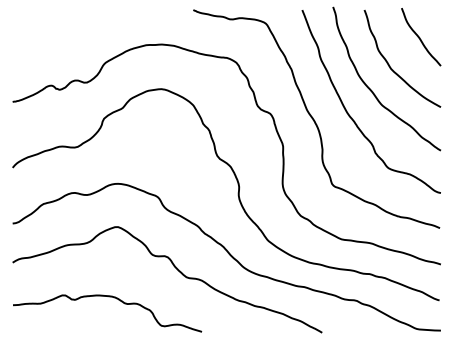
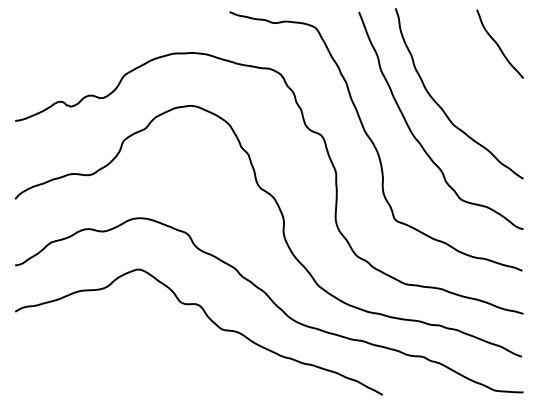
curve: (389, 64) -> (462, 76), removed
curve: (112, 297) -> (133, 353), removed

